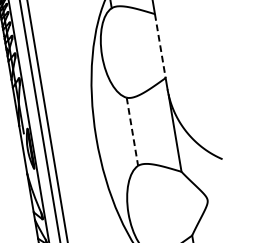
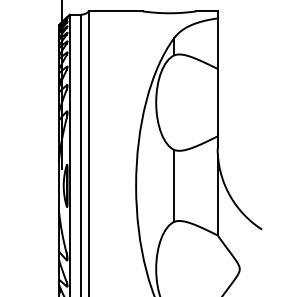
line: (160, 45) -> (217, 102), dashed -> solid
line: (132, 132) -> (174, 186), dashed -> solid

